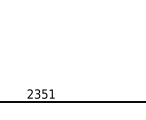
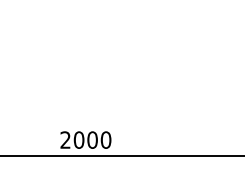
text: (44, 93) -> (91, 139), 2351 -> 2000

